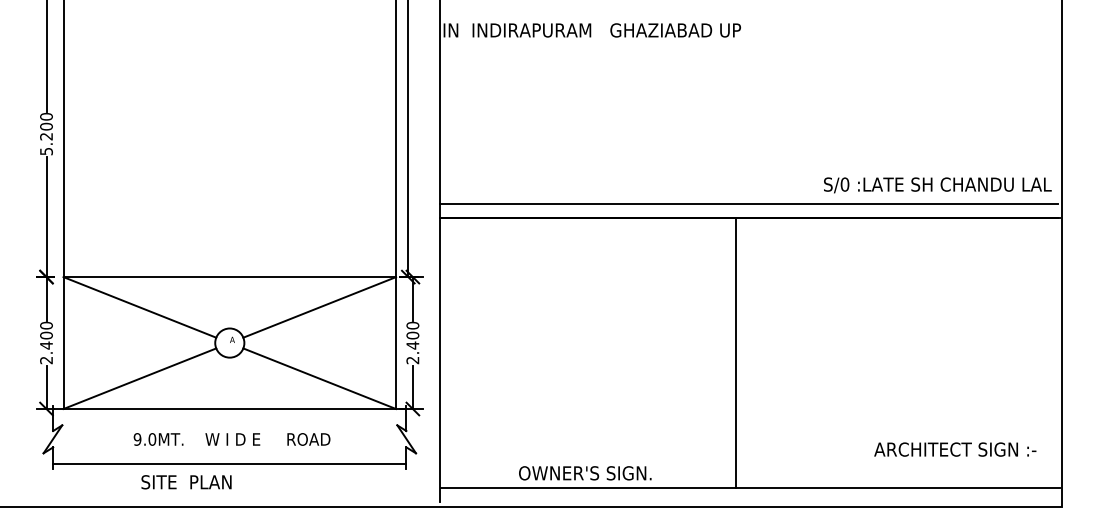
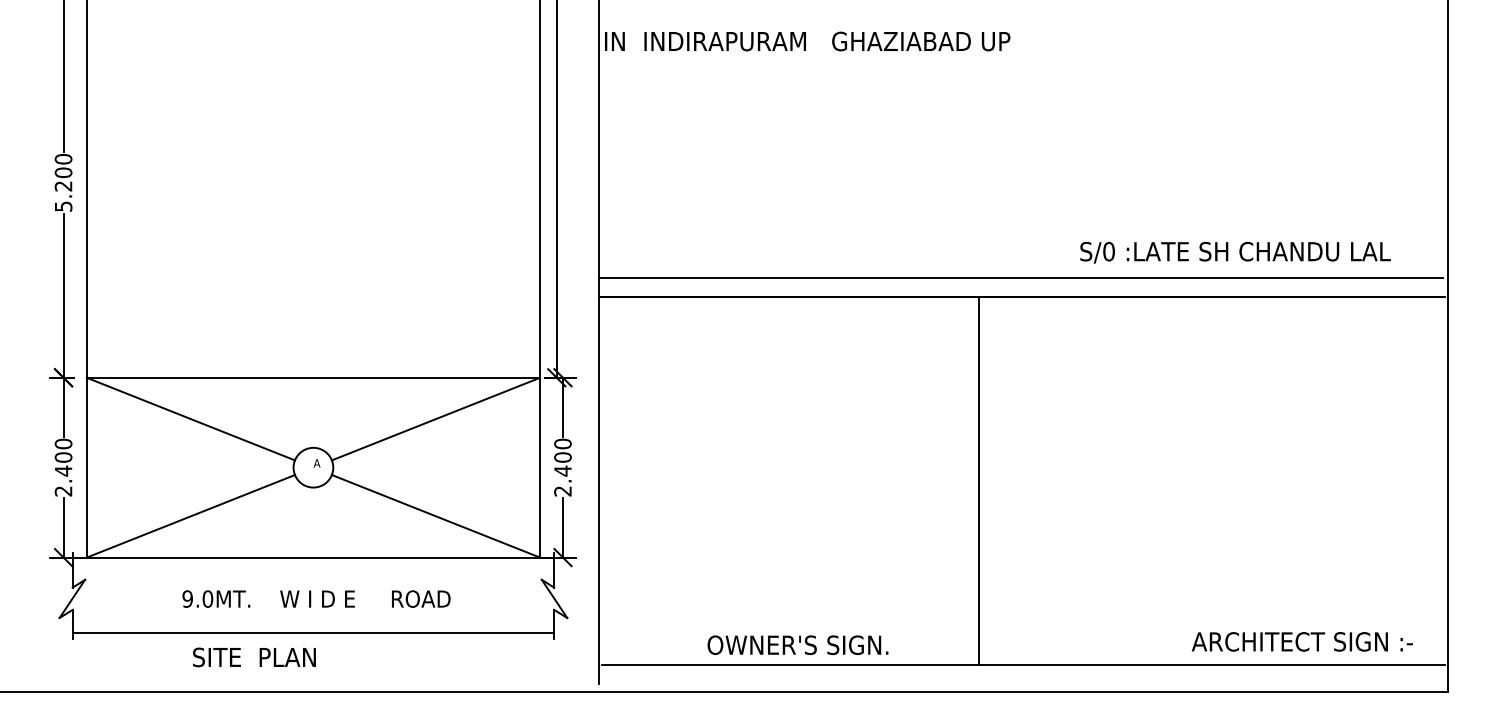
text: (937, 185) -> (1235, 252), moved
line: (735, 352) -> (978, 480), moved
text: (954, 449) -> (1301, 641), moved

